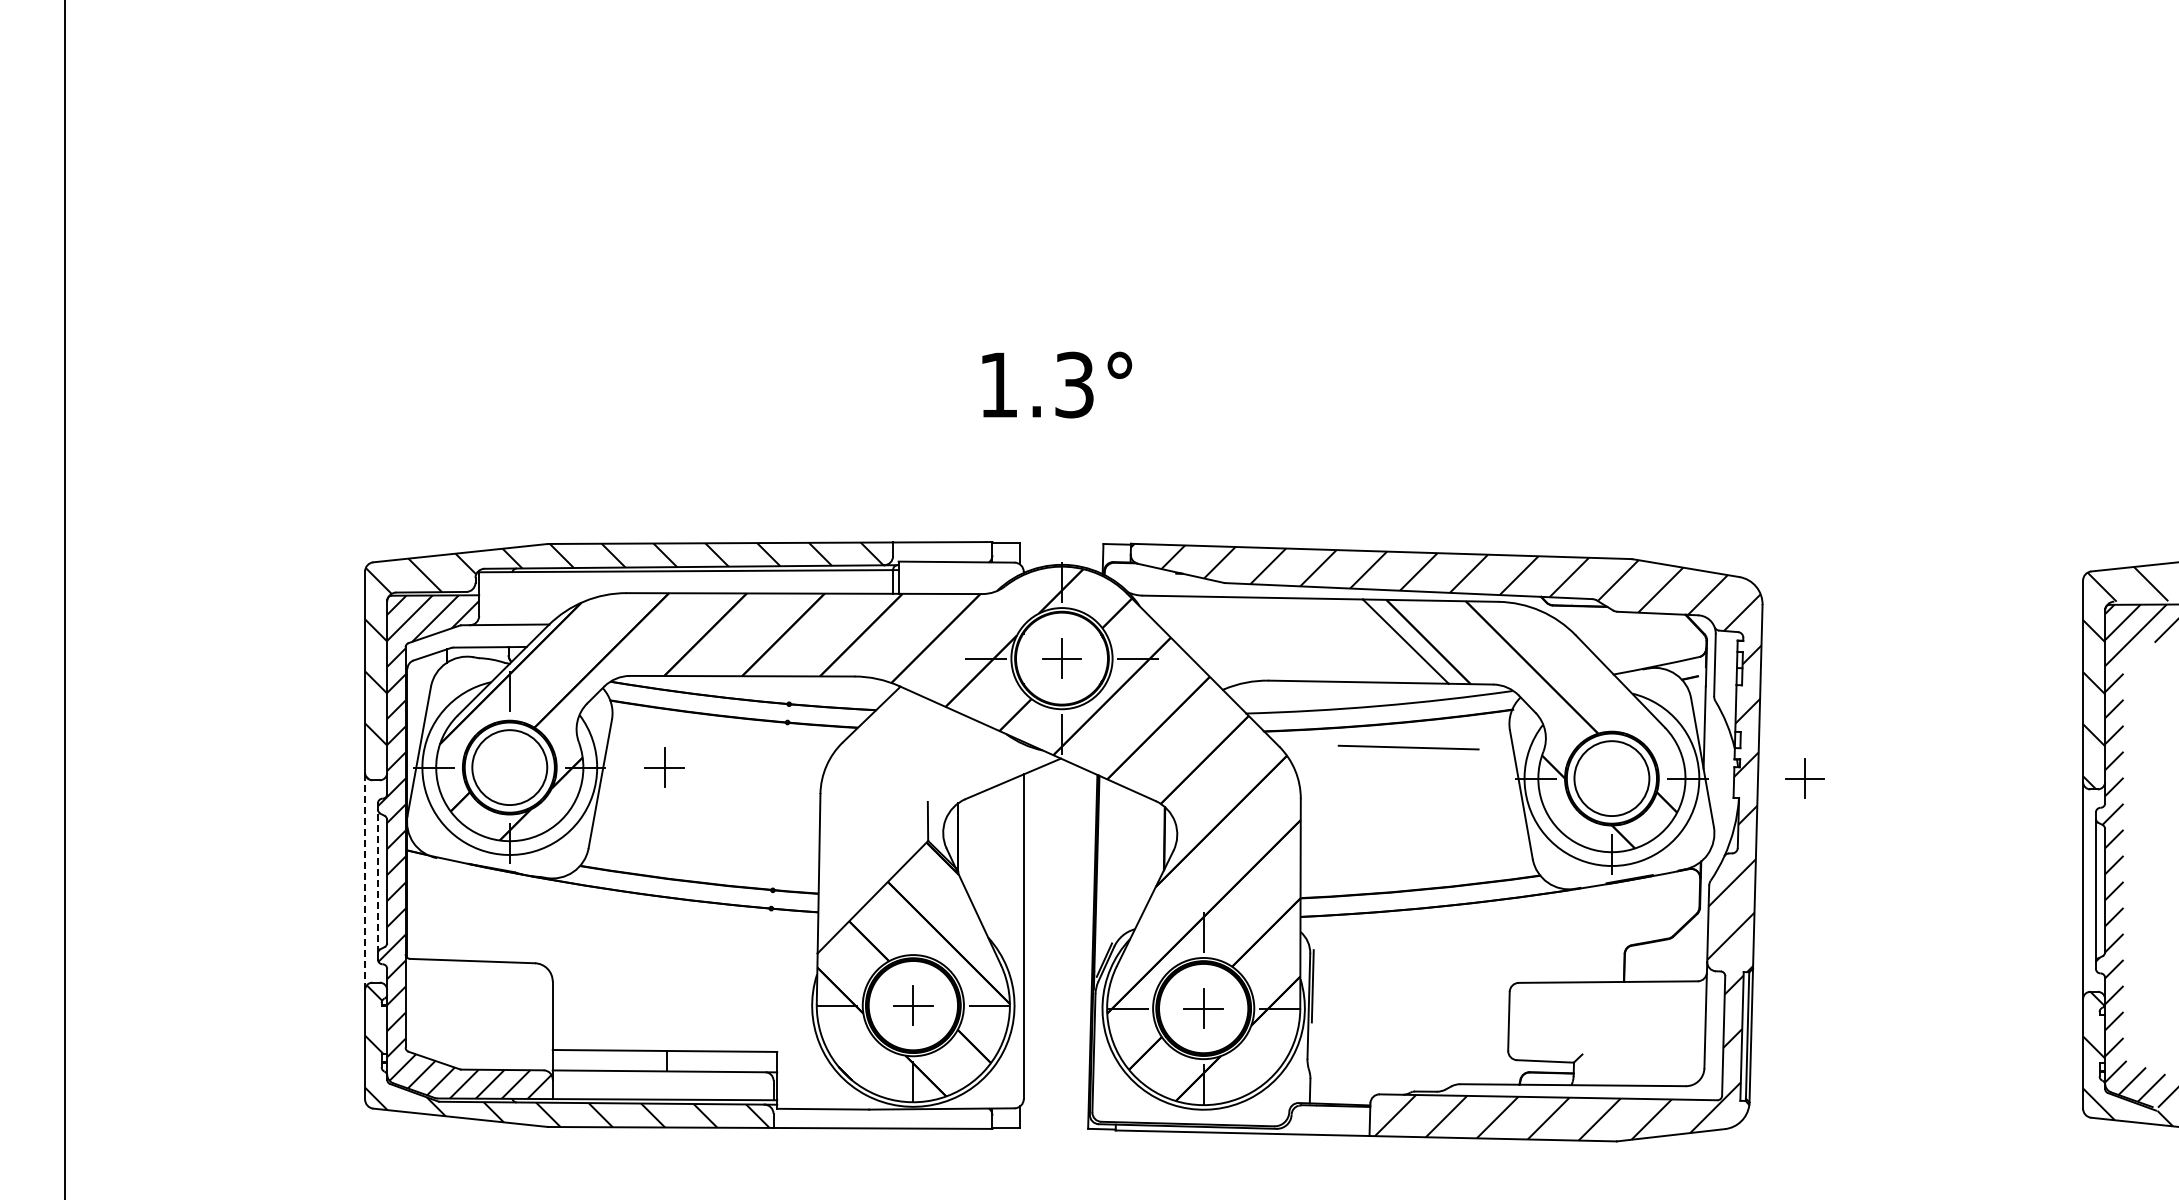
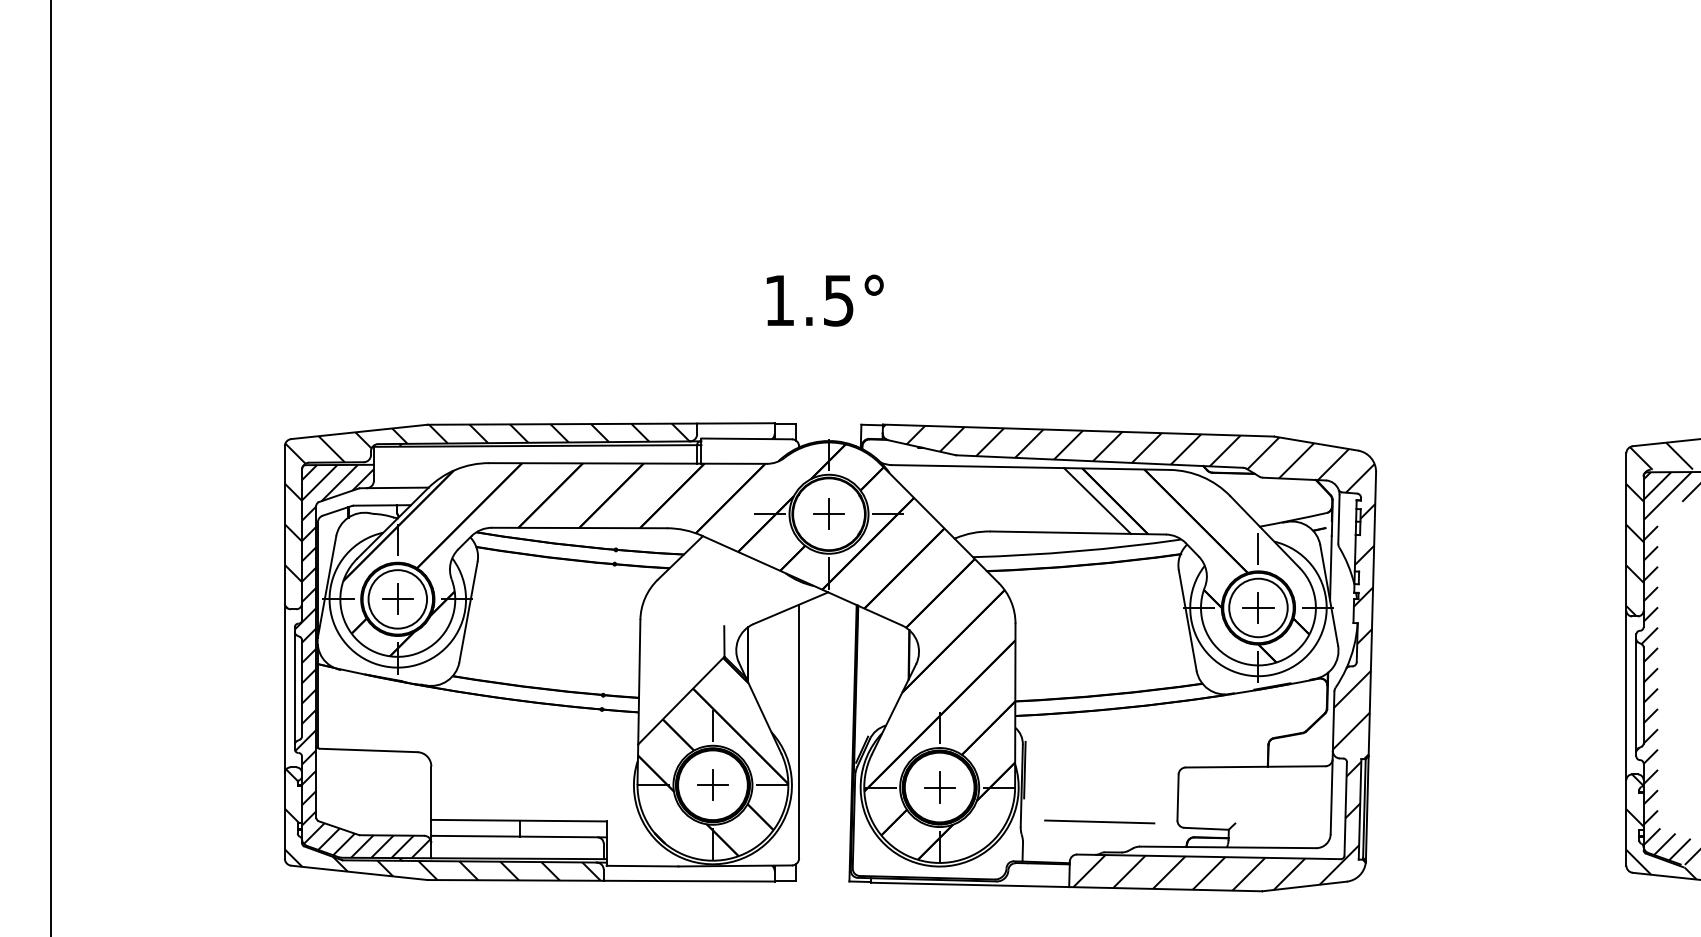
text: (1074, 384) -> (838, 300), 1.3° -> 1.5°
line: (1611, 702) -> (1258, 548), added
line: (1408, 747) -> (1099, 821), moved
part: (664, 767) -> (397, 599), moved
part: (1804, 778) -> (1258, 607), moved
line: (365, 881) -> (285, 688), dashed -> solid
line: (377, 881) -> (294, 688), dashed -> solid
line: (913, 929) -> (713, 725), added

